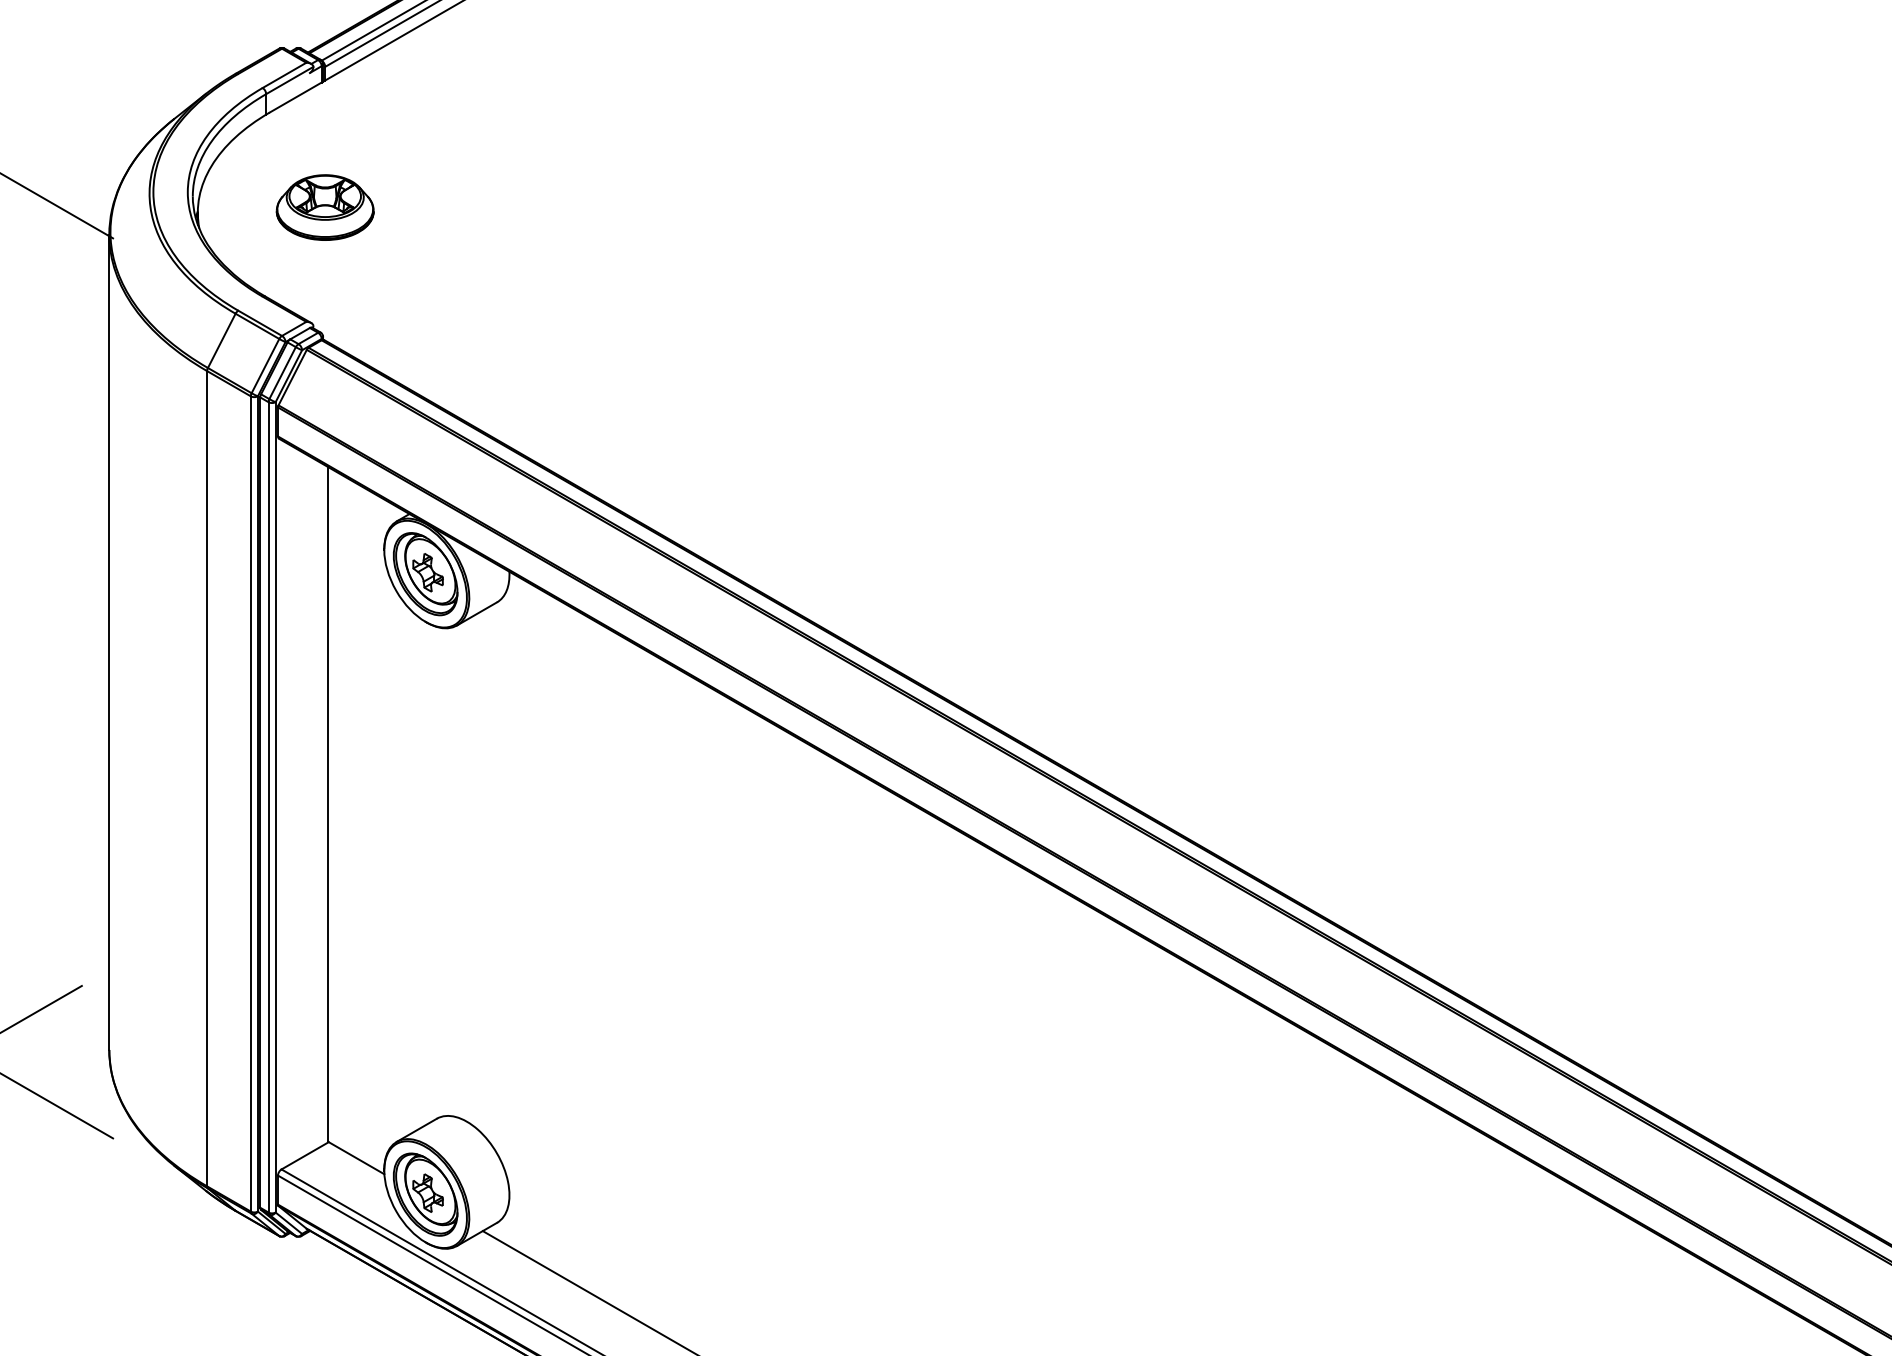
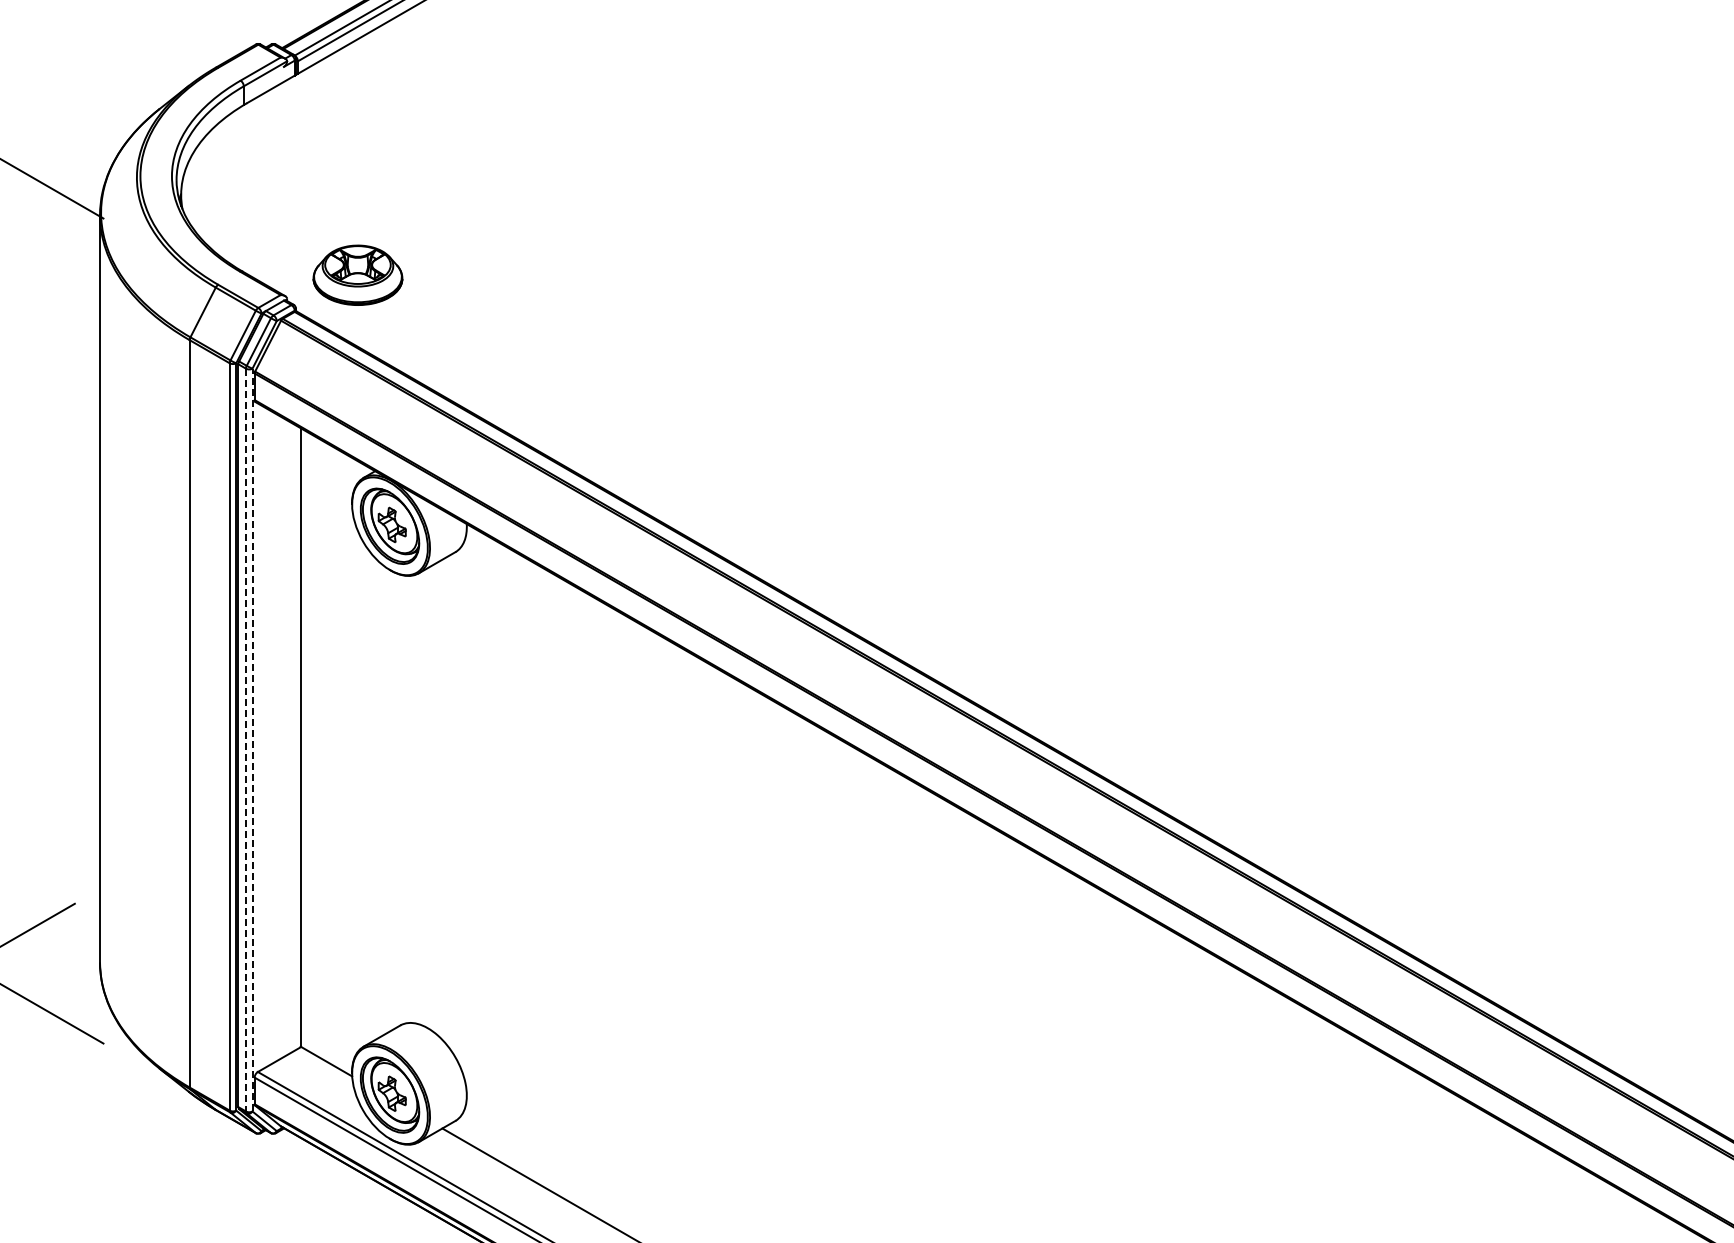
part: (324, 206) -> (357, 274), moved
line: (275, 806) -> (252, 739), solid -> dashed
line: (269, 807) -> (246, 740), solid -> dashed

